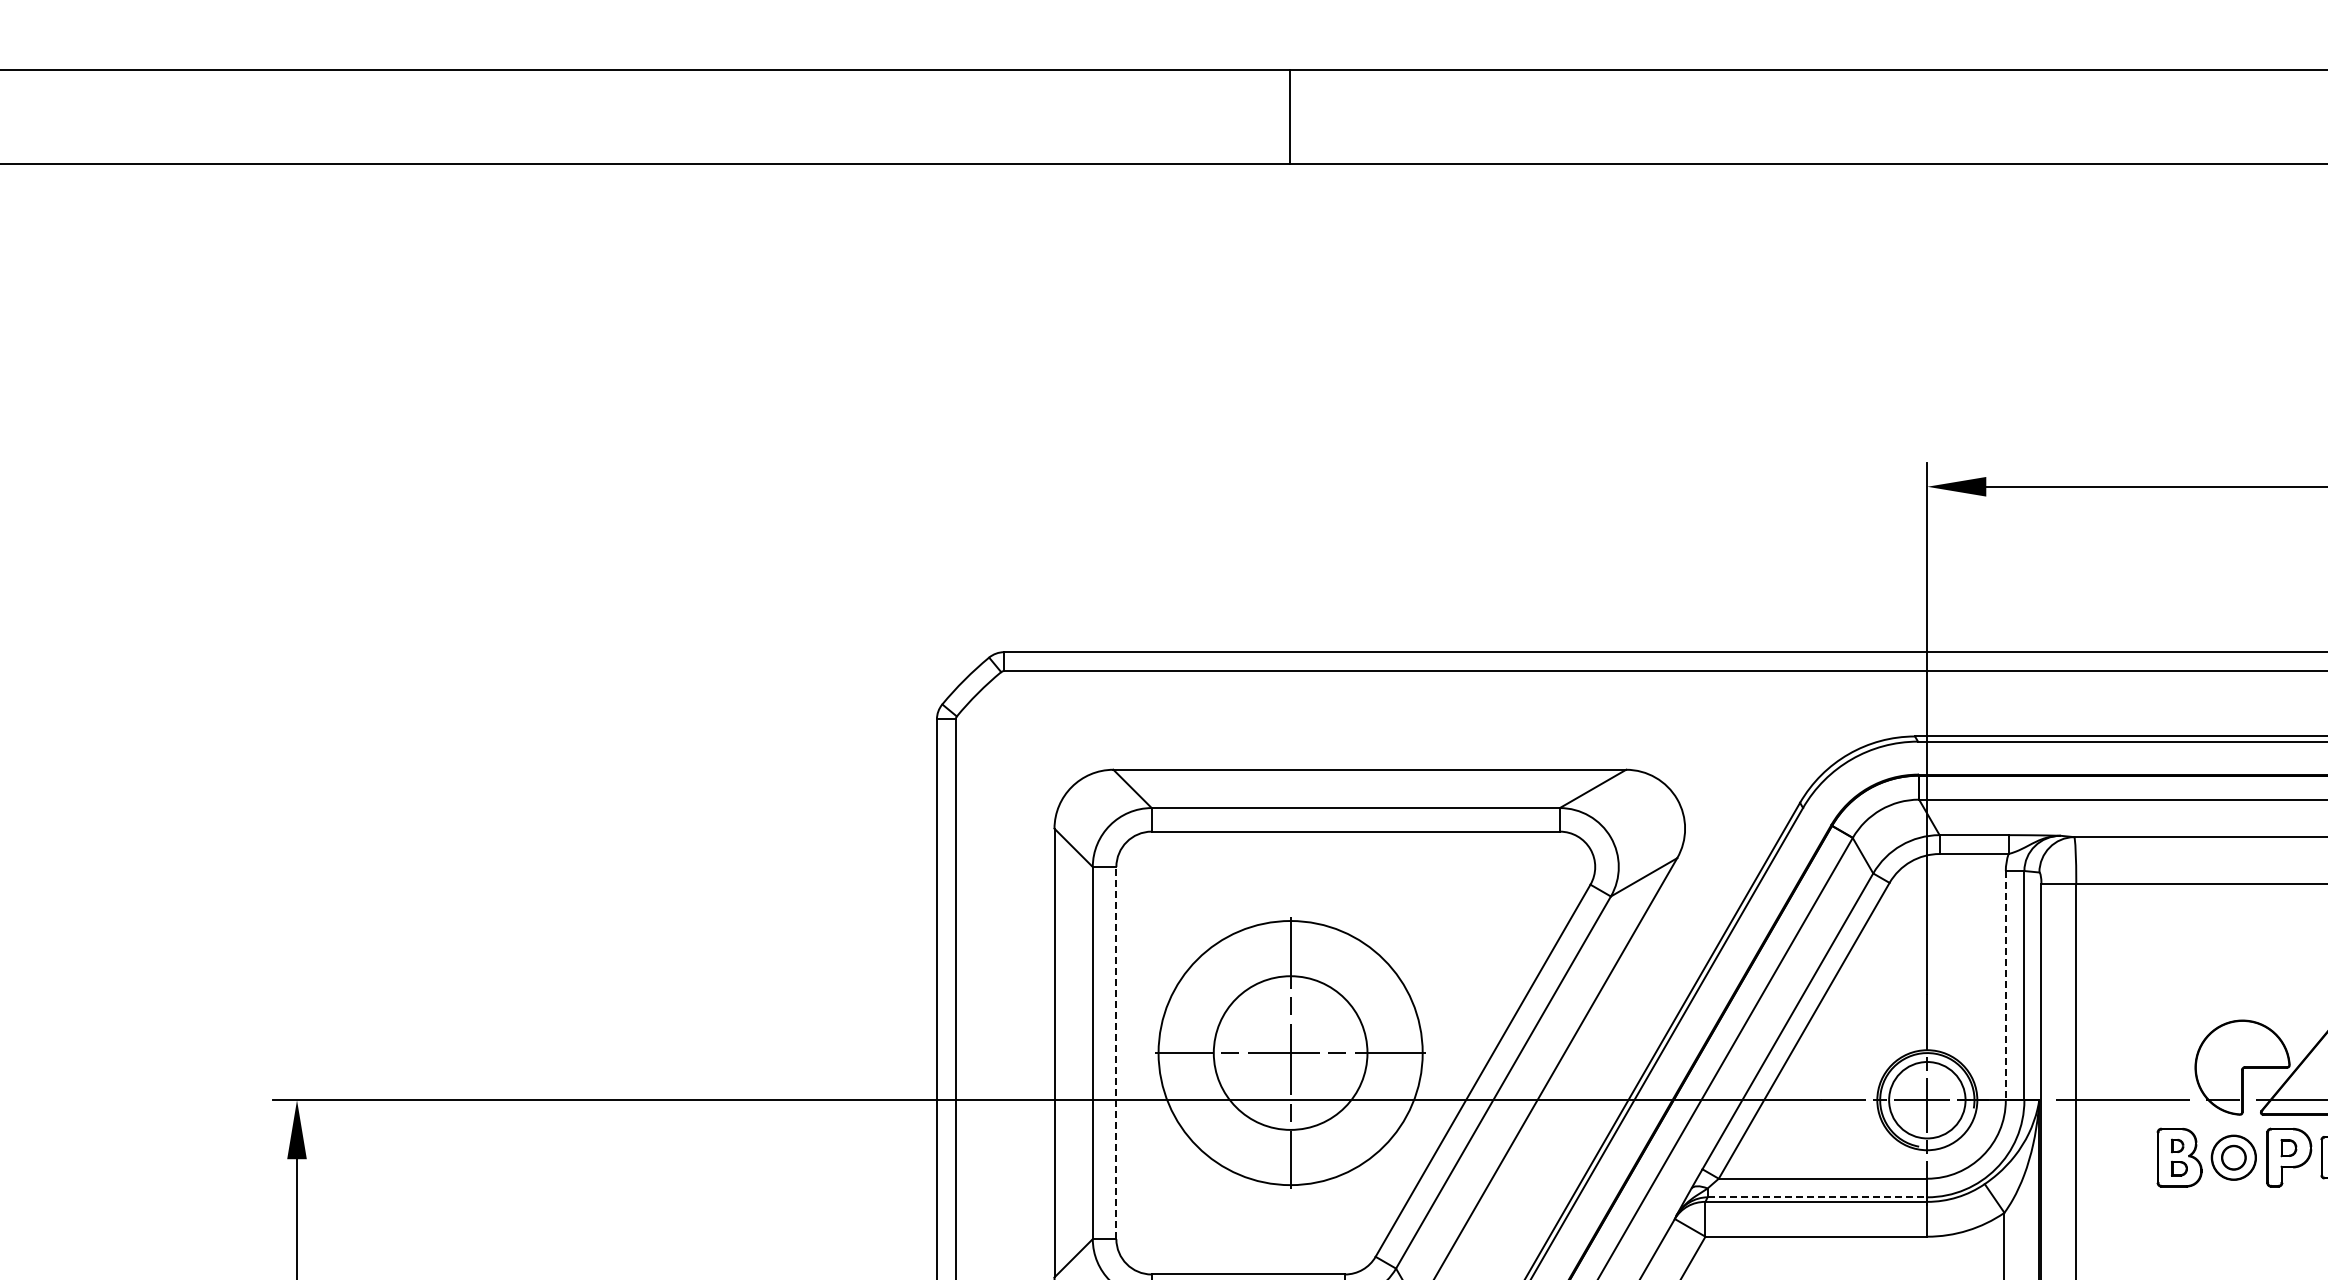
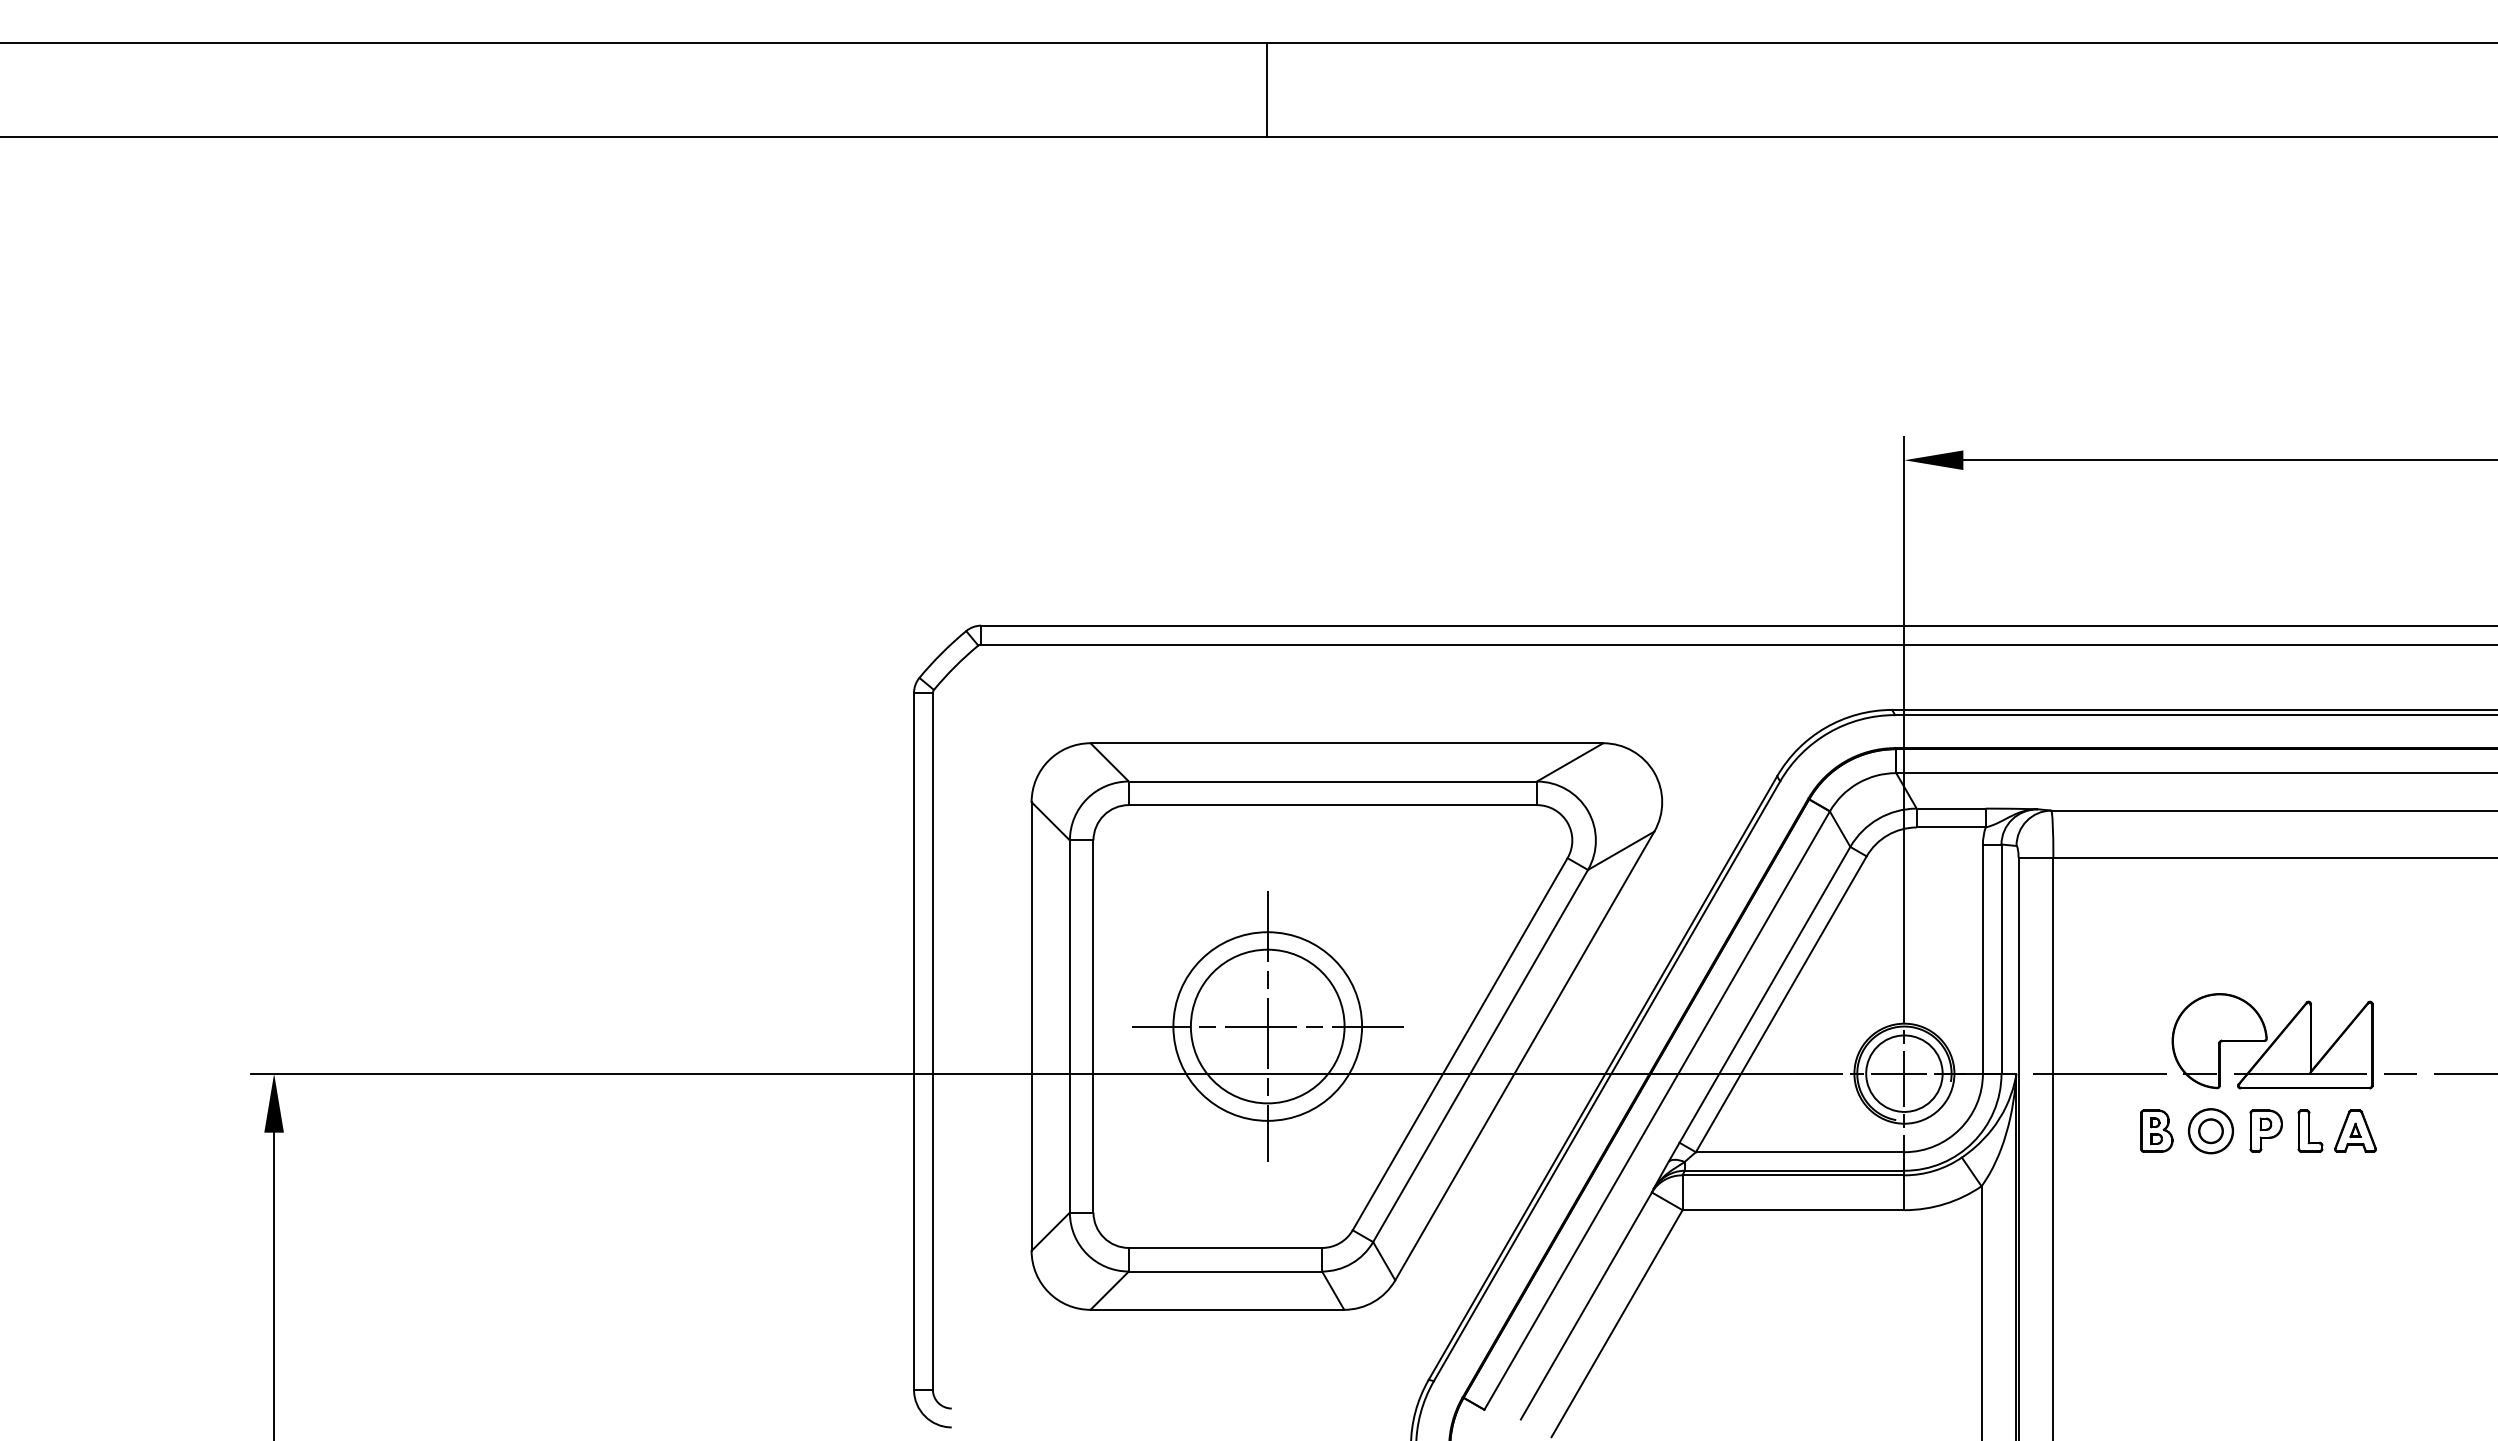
line: (2005, 986) -> (1982, 959), dashed -> solid
line: (1116, 1053) -> (1093, 1026), dashed -> solid
circle: (1290, 1053) -> (1267, 1026), size x0.71
part: (2179, 1157) -> (2156, 1130), size x0.71
part: (2288, 1157) -> (2265, 1130), size x0.71
line: (1817, 1197) -> (1794, 1170), dashed -> solid

